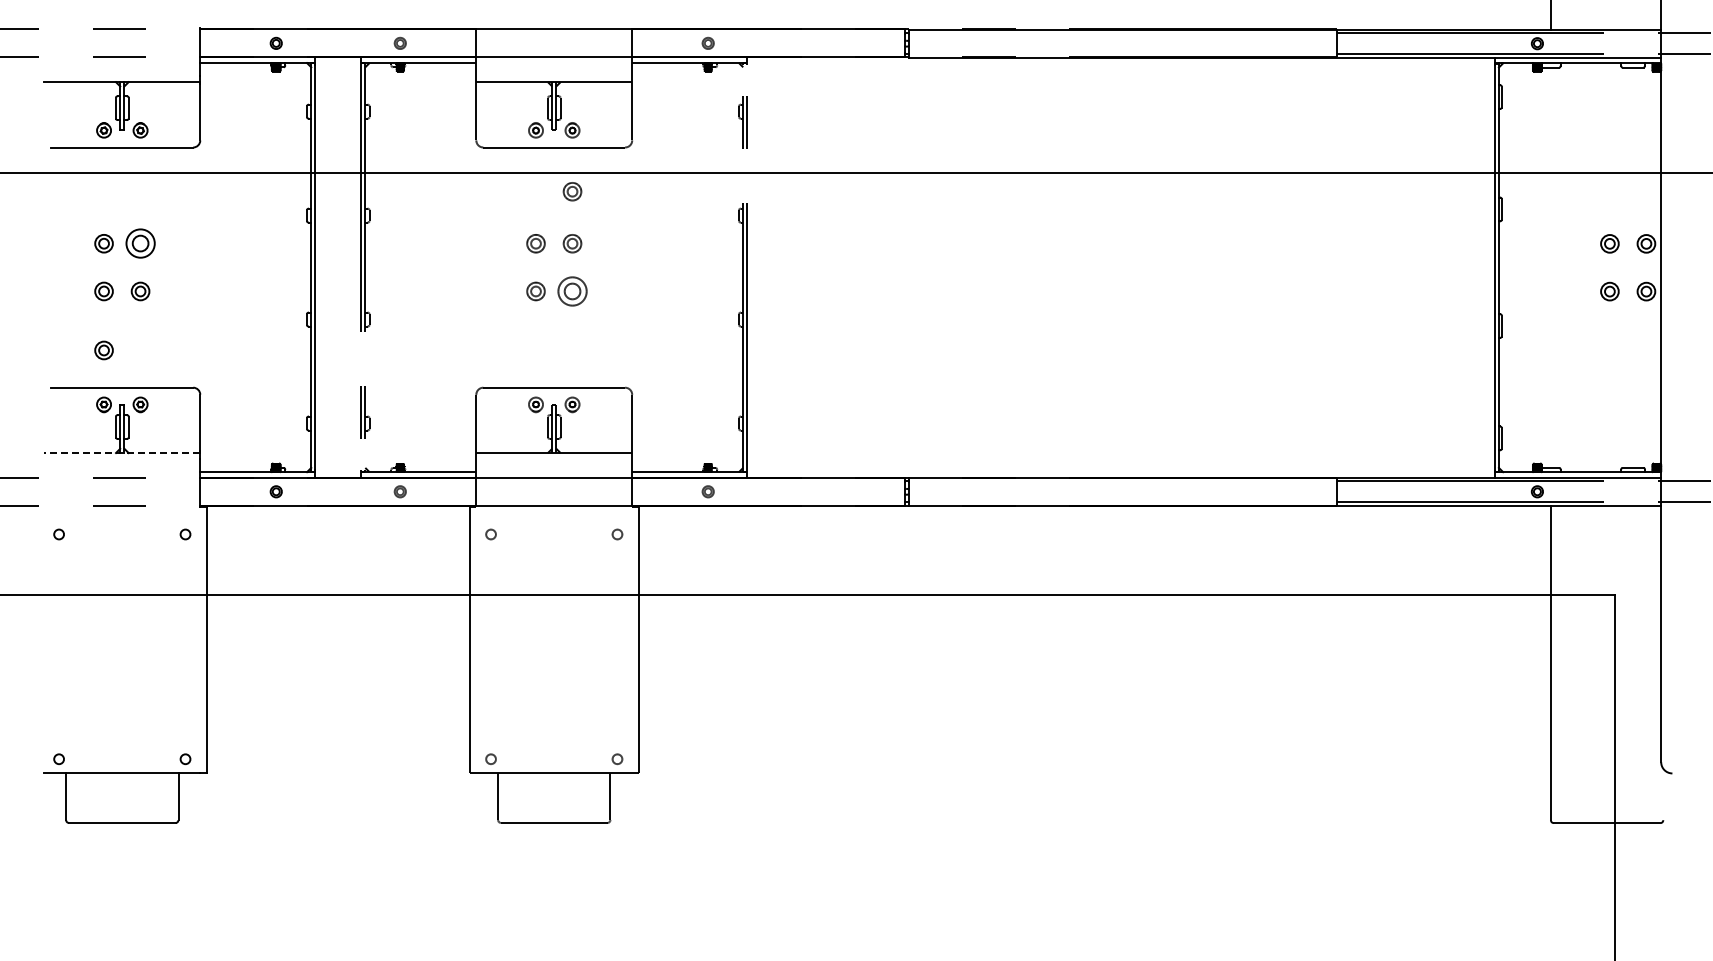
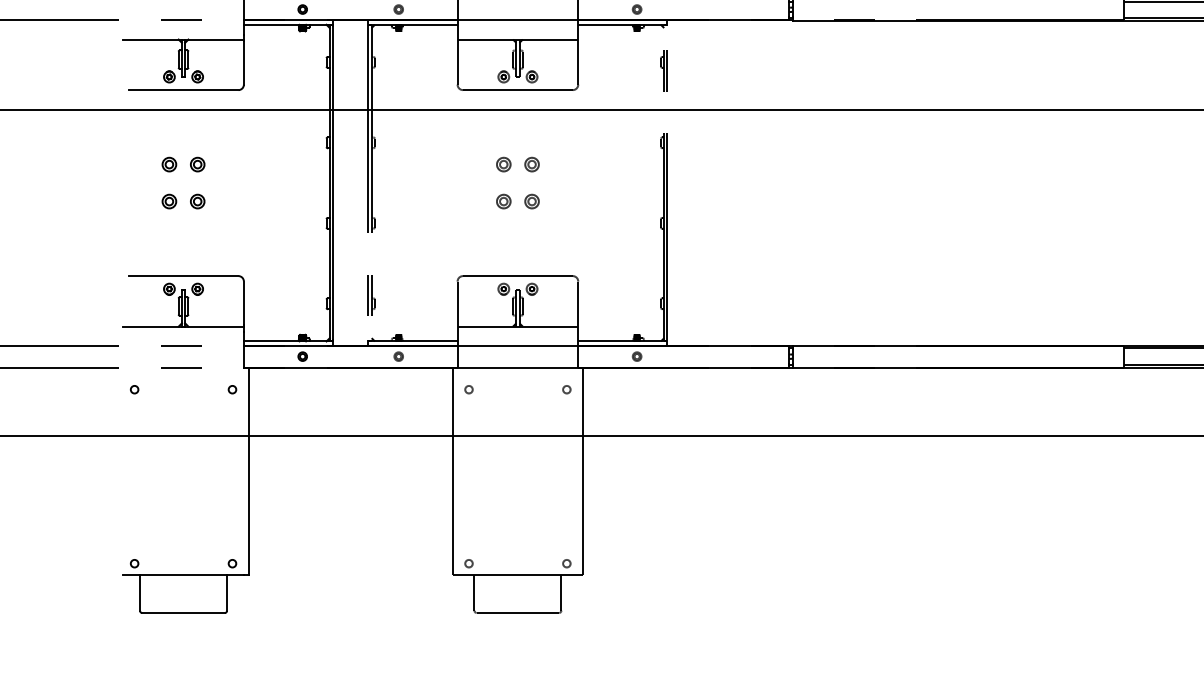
part: (572, 191) -> (532, 124), removed
part: (140, 243) -> (197, 164), size x0.62
part: (572, 291) -> (532, 201), size x0.62
part: (103, 350) -> (168, 247), removed
line: (122, 453) -> (183, 327), dashed -> solid

